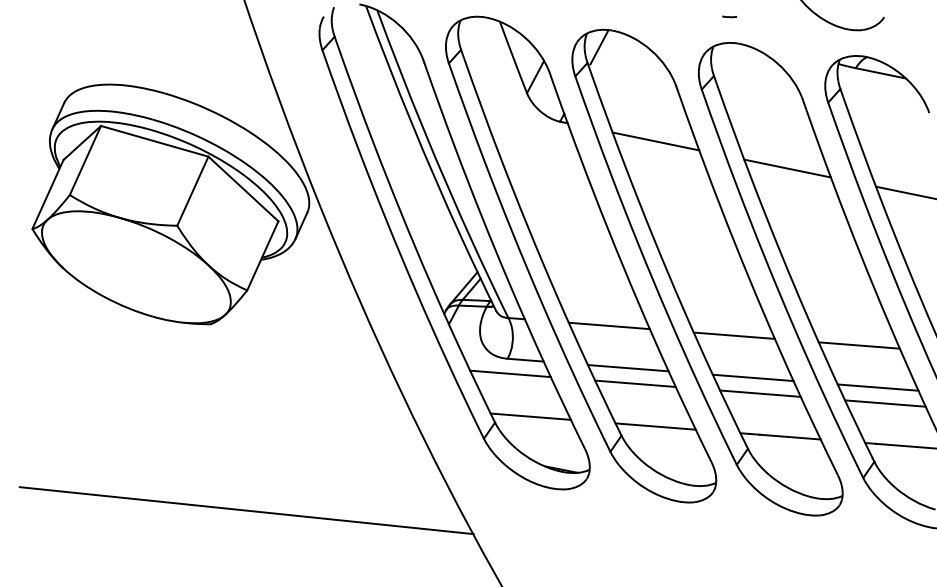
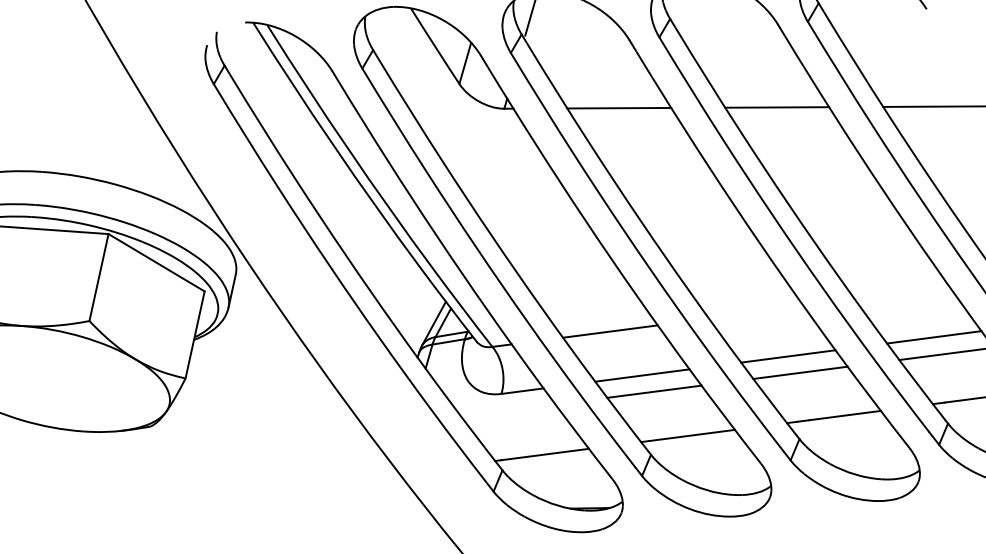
line: (733, 335) -> (755, 312), removed
line: (858, 345) -> (901, 293), removed
line: (510, 373) -> (508, 410), removed

